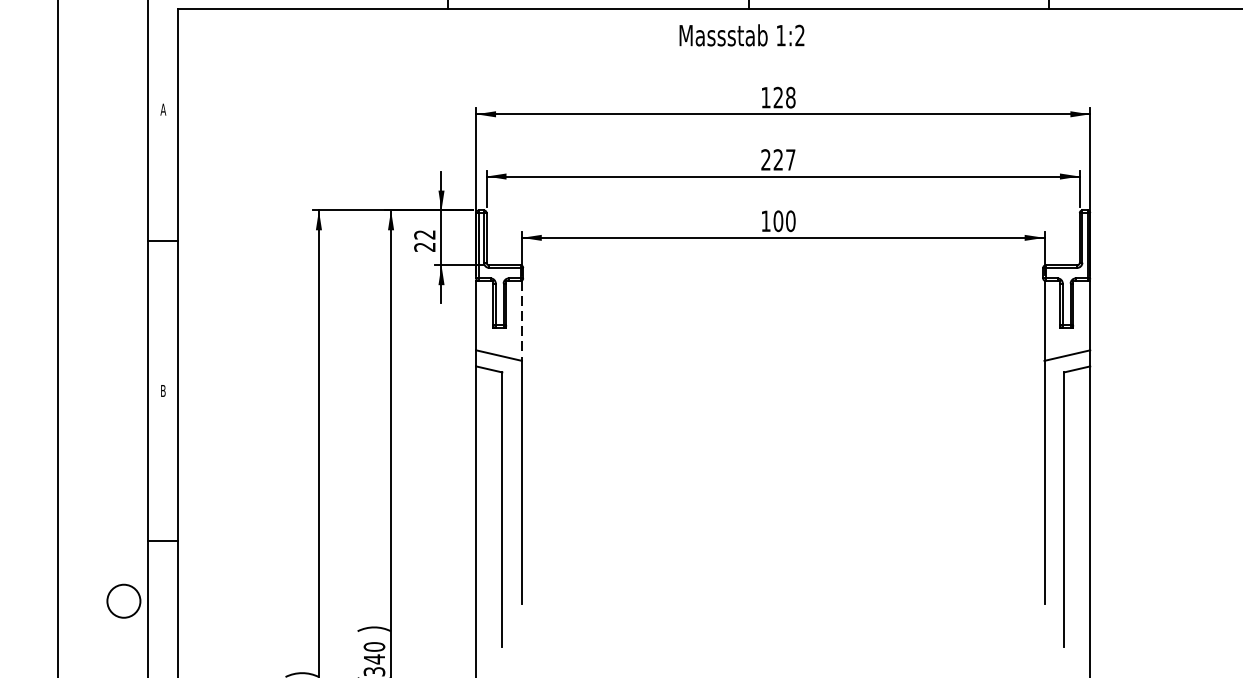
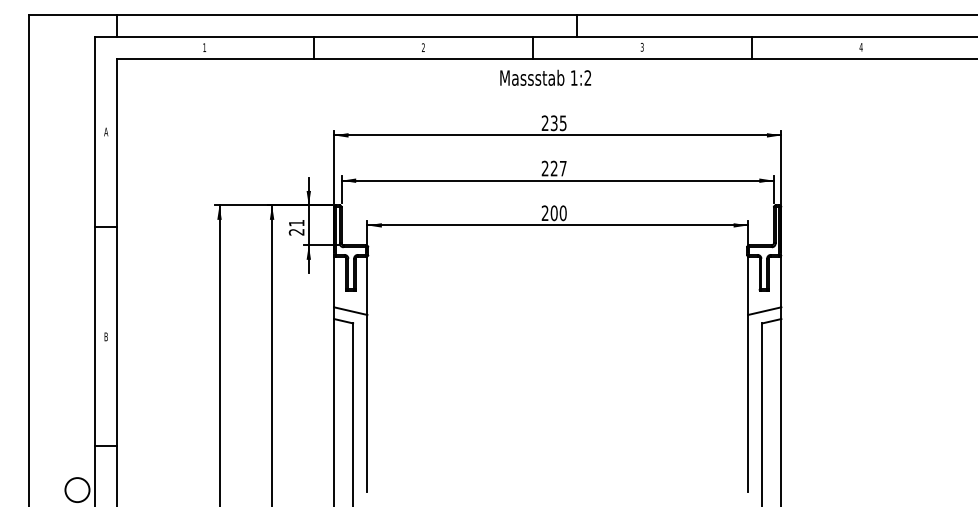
text: (741, 34) -> (545, 77), moved
text: (777, 97) -> (553, 123), 128 -> 235
text: (765, 220) -> (544, 212), 100 -> 200
text: (424, 235) -> (296, 223), 22 -> 21
line: (522, 321) -> (367, 286), dashed -> solid

